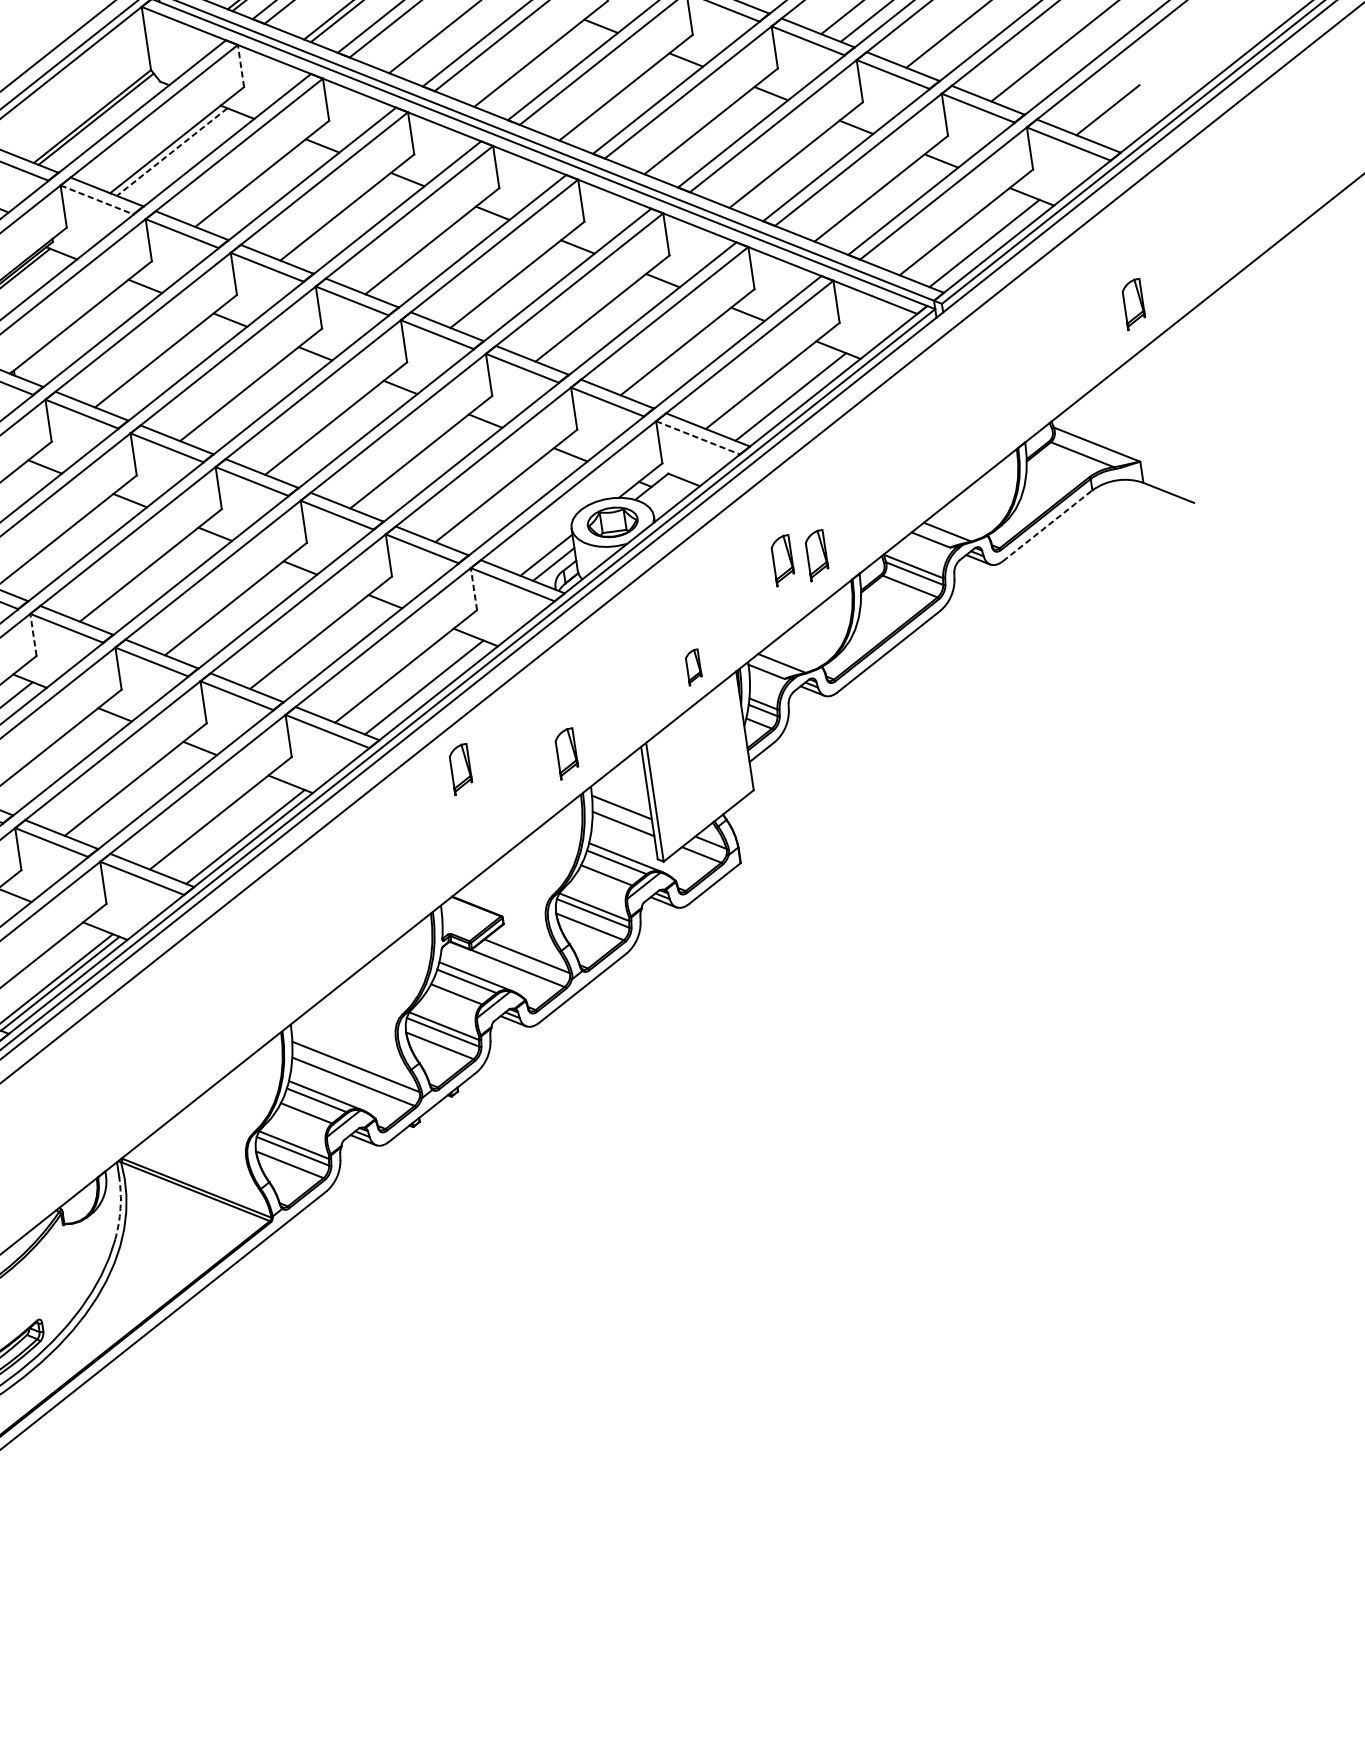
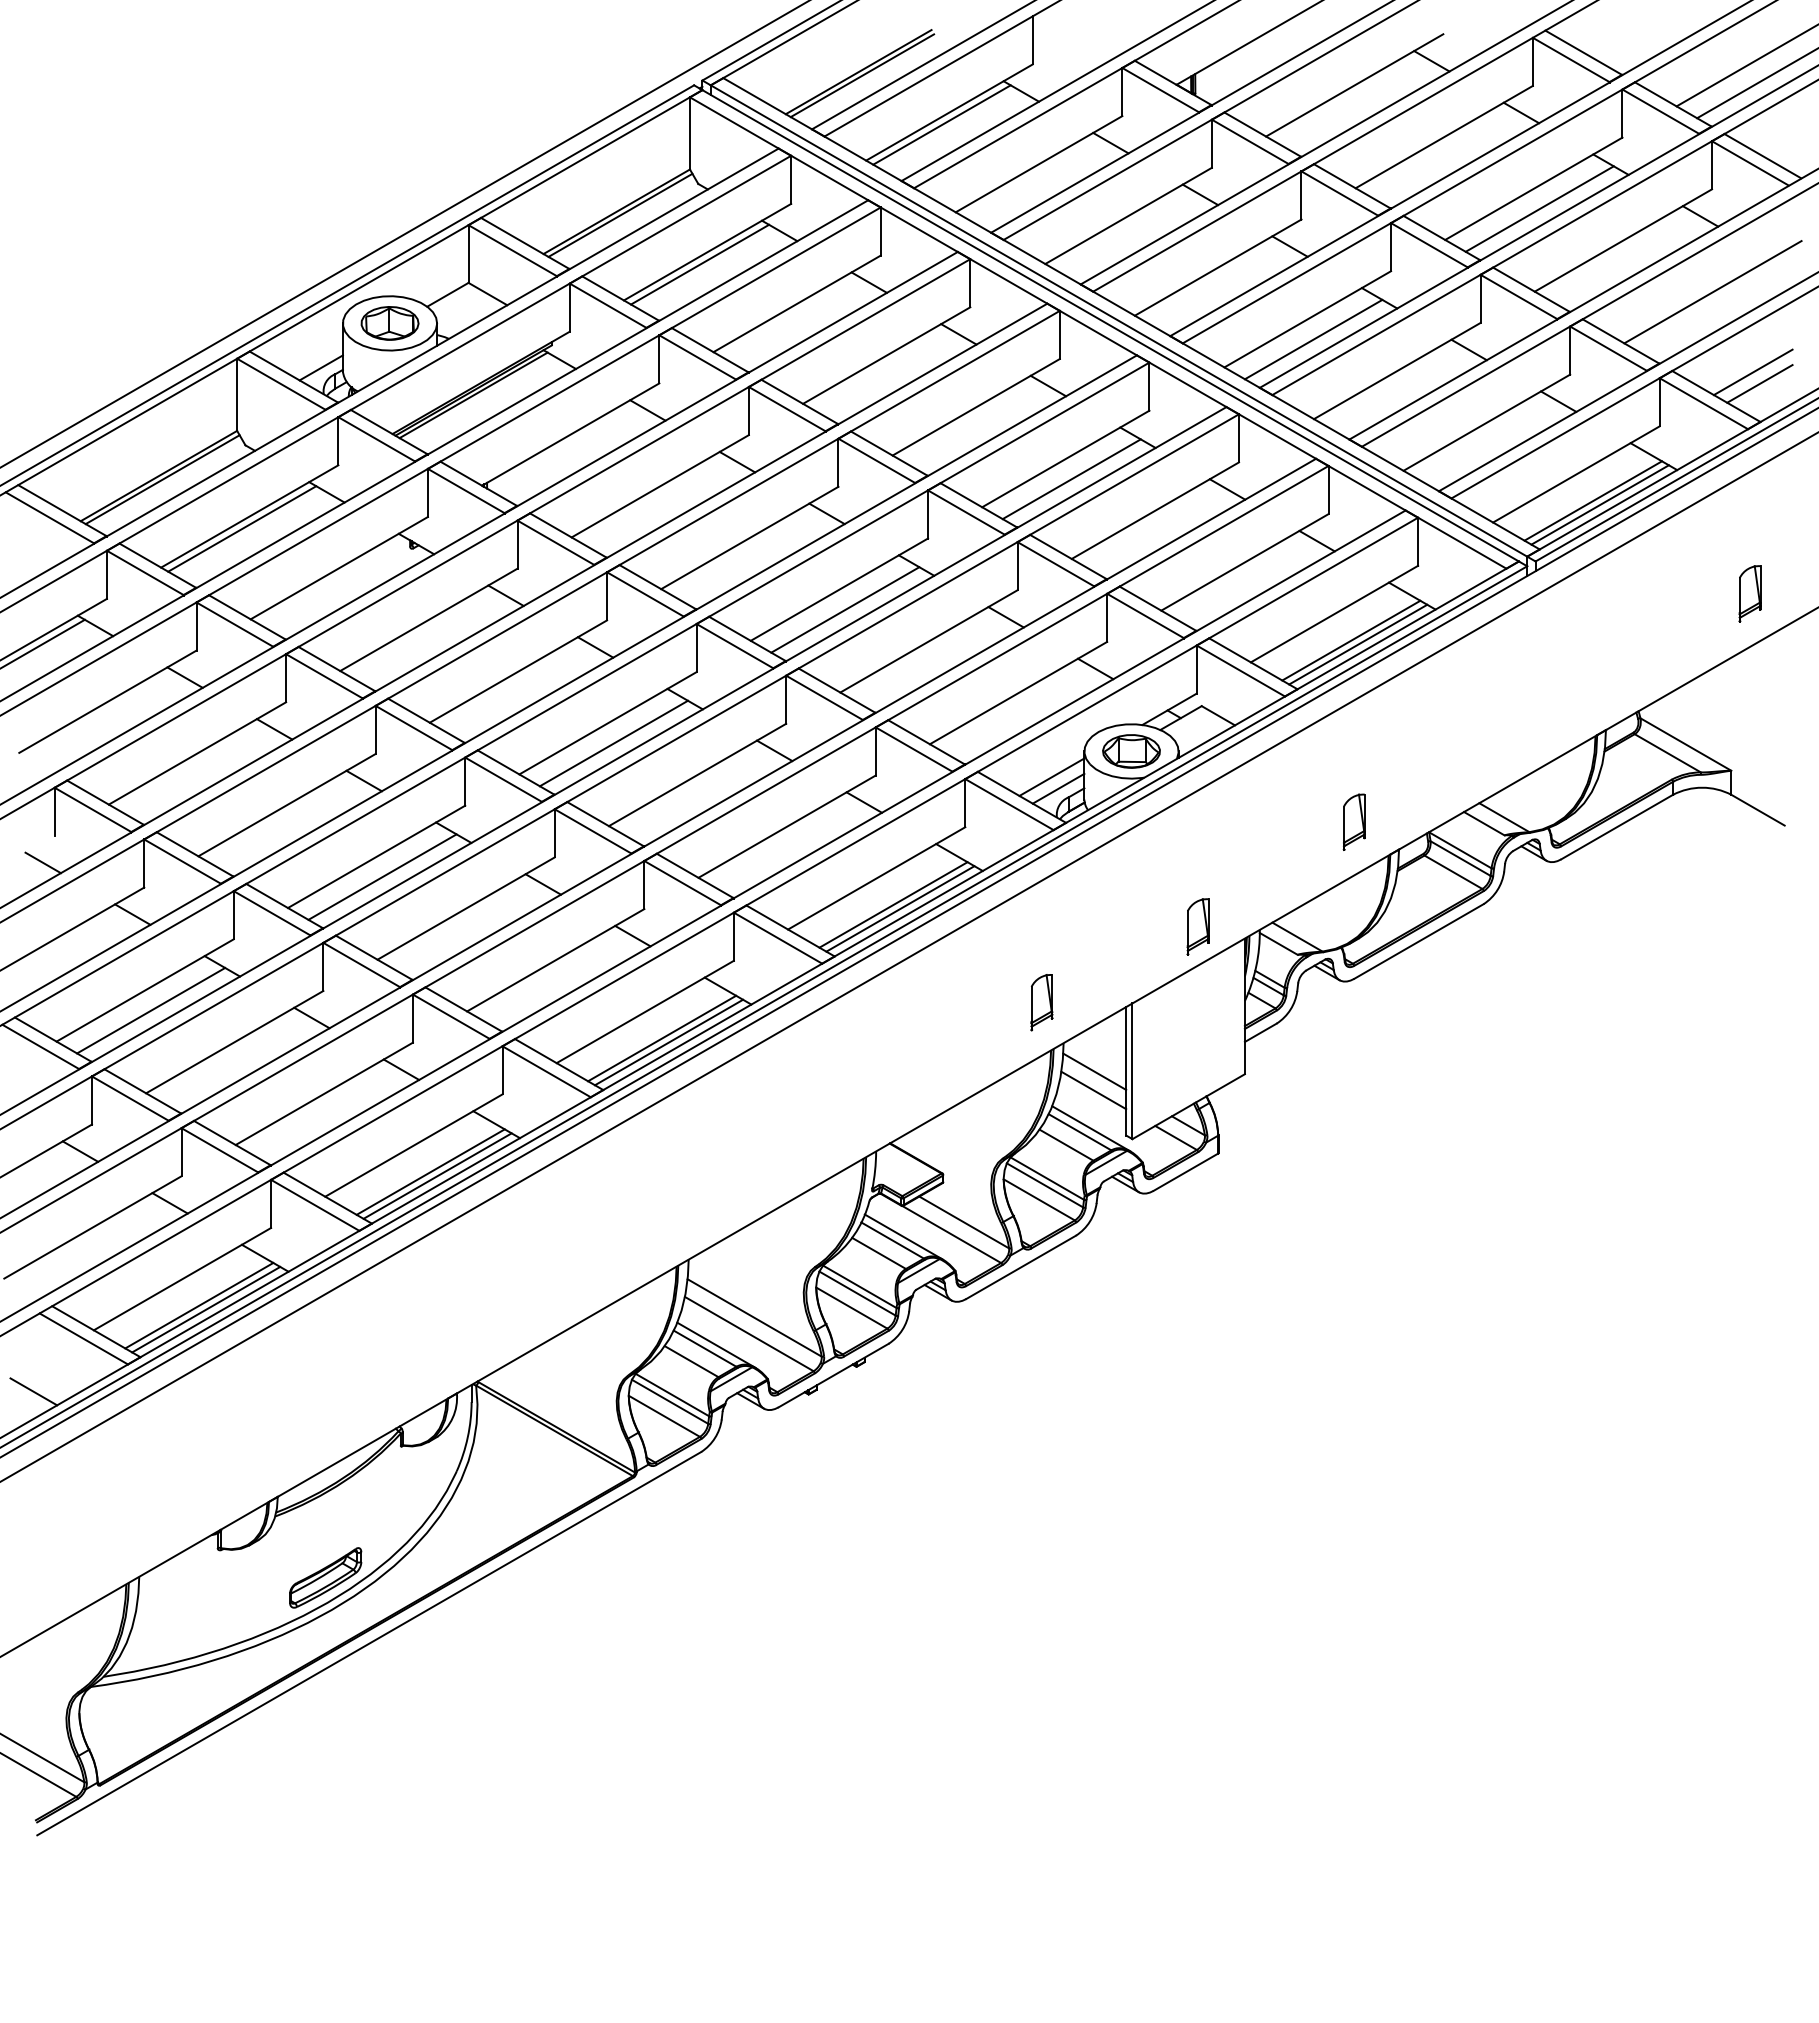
line: (241, 65) -> (791, 179), dashed -> solid
line: (1114, 119) -> (1759, 383), added
line: (718, 138) -> (1313, 339), added
line: (172, 151) -> (700, 264), dashed -> solid
line: (97, 199) -> (608, 305), dashed -> solid
line: (990, 245) -> (1599, 504), added
line: (525, 292) -> (1071, 479), added
line: (797, 399) -> (1358, 644), added
line: (344, 435) -> (845, 609), added
line: (697, 438) -> (1240, 671), dashed -> solid
line: (1047, 526) -> (1617, 827), dashed -> solid
part: (781, 560) -> (1314, 821), removed
line: (158, 582) -> (613, 743), added
line: (474, 588) -> (965, 802), dashed -> solid
line: (33, 634) -> (465, 781), dashed -> solid
part: (693, 667) -> (1197, 926), size x1.43
line: (430, 689) -> (900, 908), added
part: (460, 769) -> (920, 1002), removed
line: (239, 834) -> (662, 1038), added
arc: (120, 1208) -> (467, 1437), dashed -> solid

